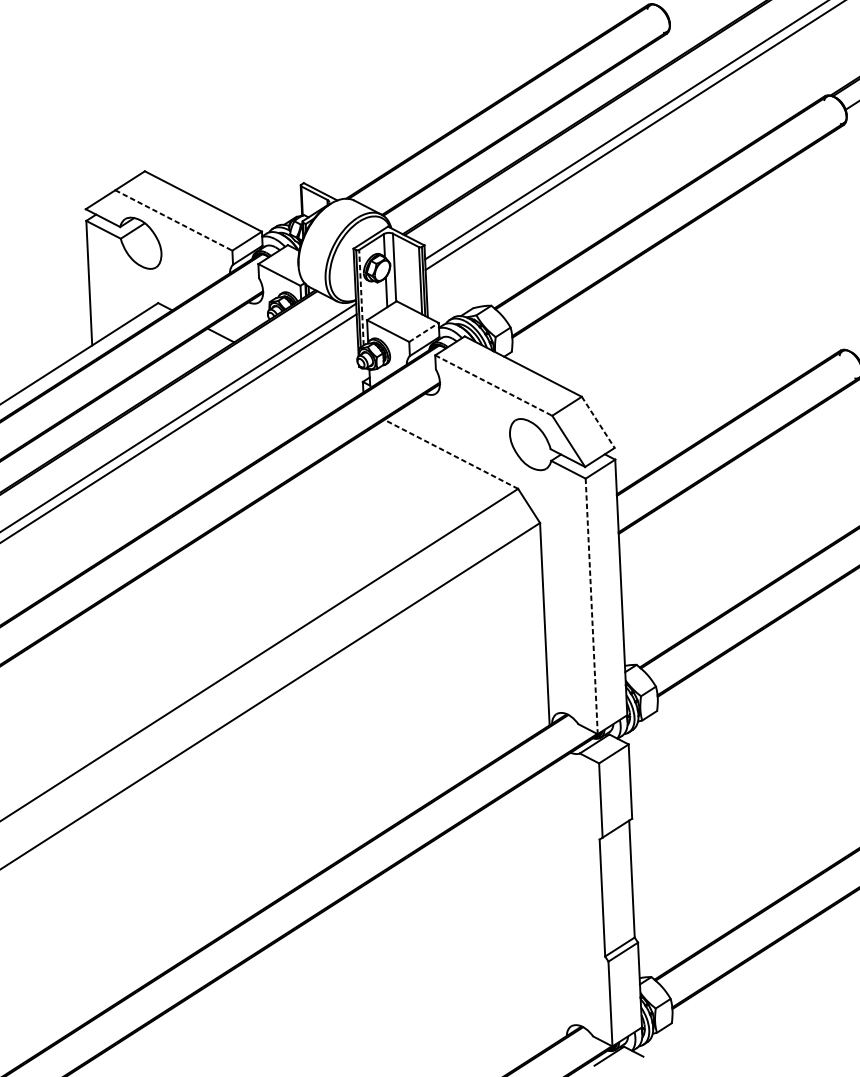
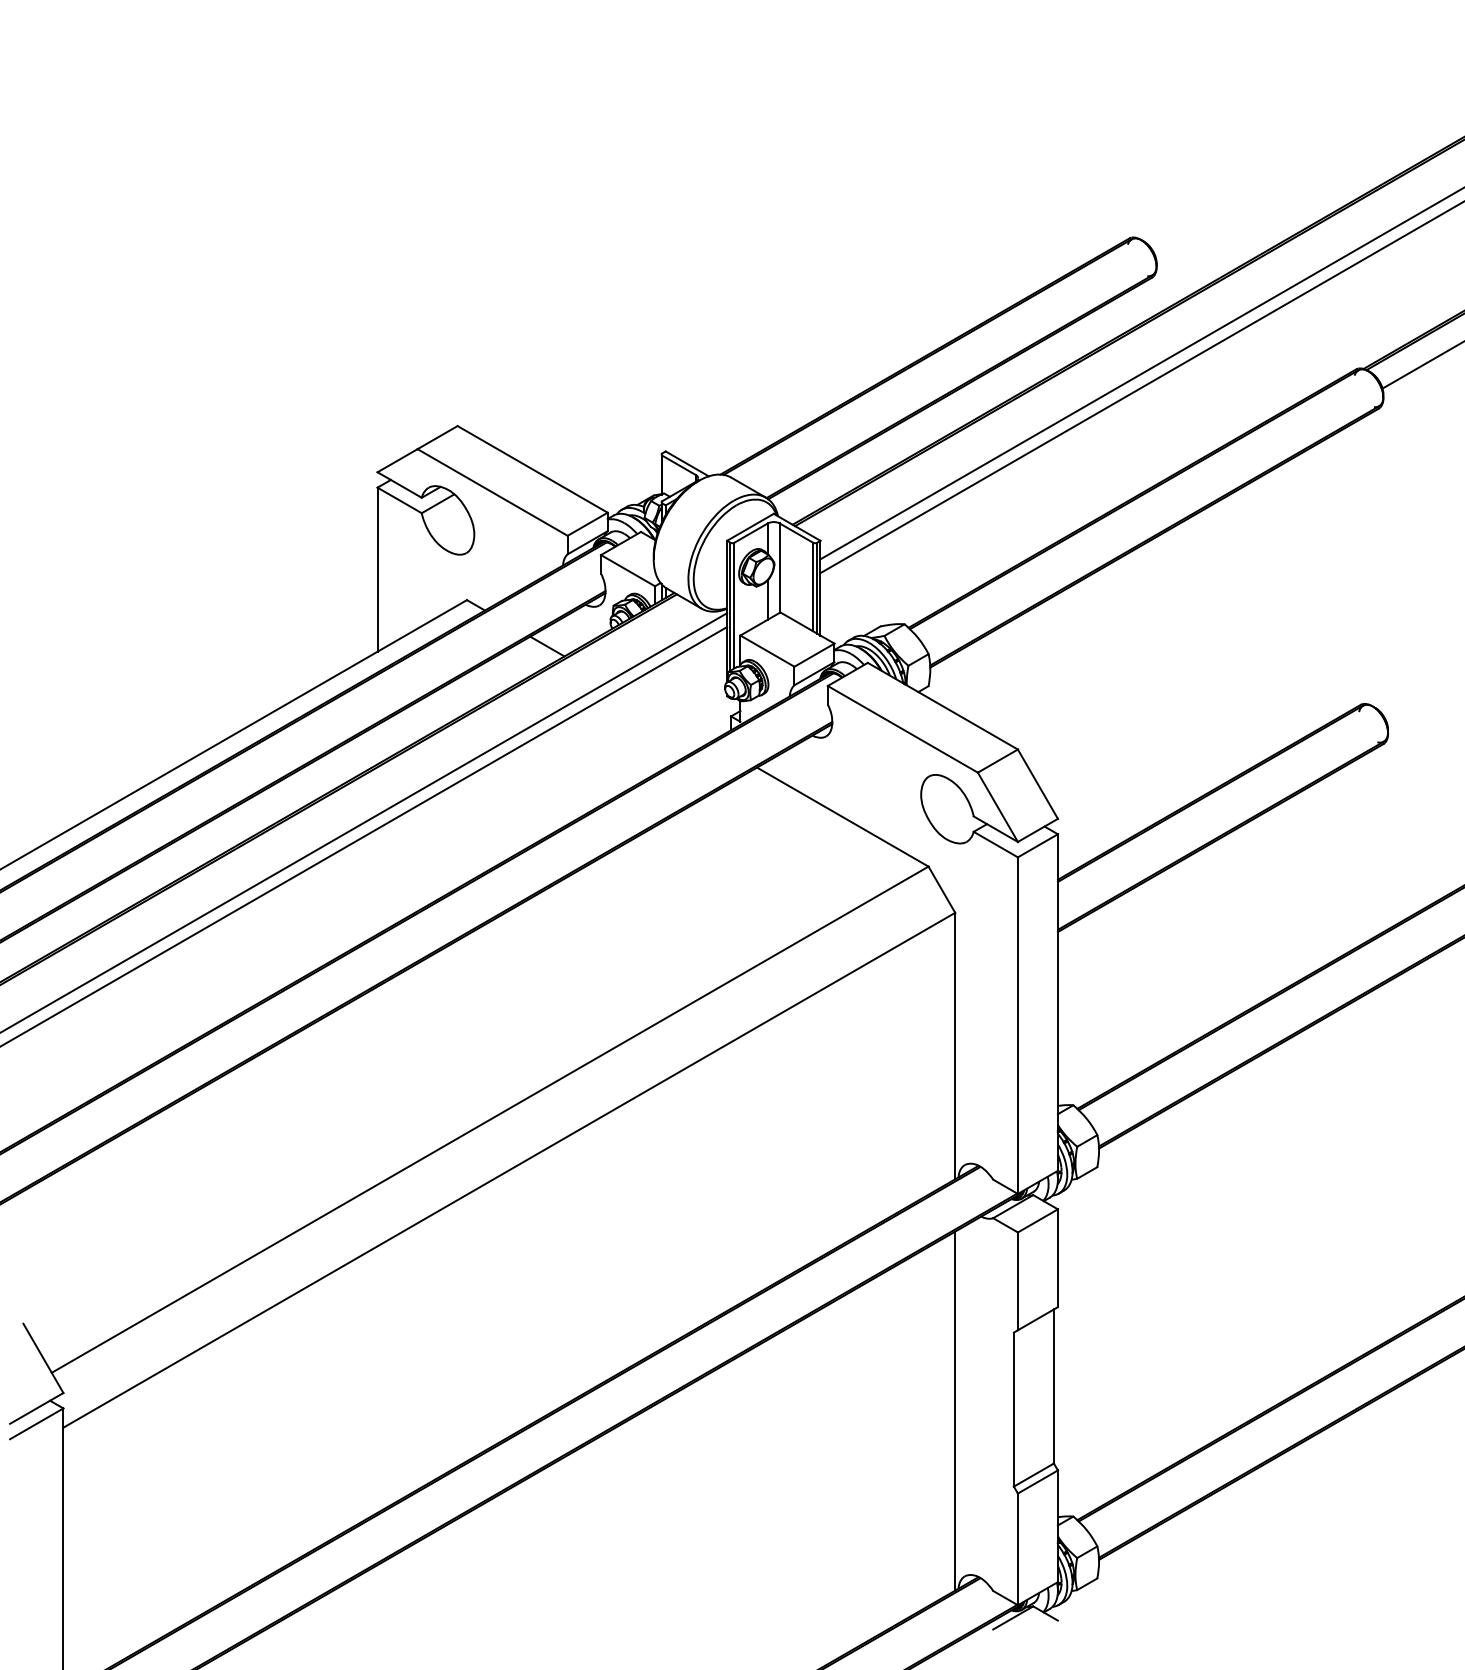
line: (173, 220) -> (492, 492), dashed -> solid
line: (361, 297) -> (734, 605), dashed -> solid
line: (424, 331) -> (814, 654), dashed -> solid
line: (493, 385) -> (902, 729), dashed -> solid
line: (598, 422) -> (1038, 784), dashed -> solid
line: (451, 454) -> (842, 817), dashed -> solid
line: (591, 607) -> (1017, 1026), dashed -> solid
line: (558, 900) -> (955, 1410), added

